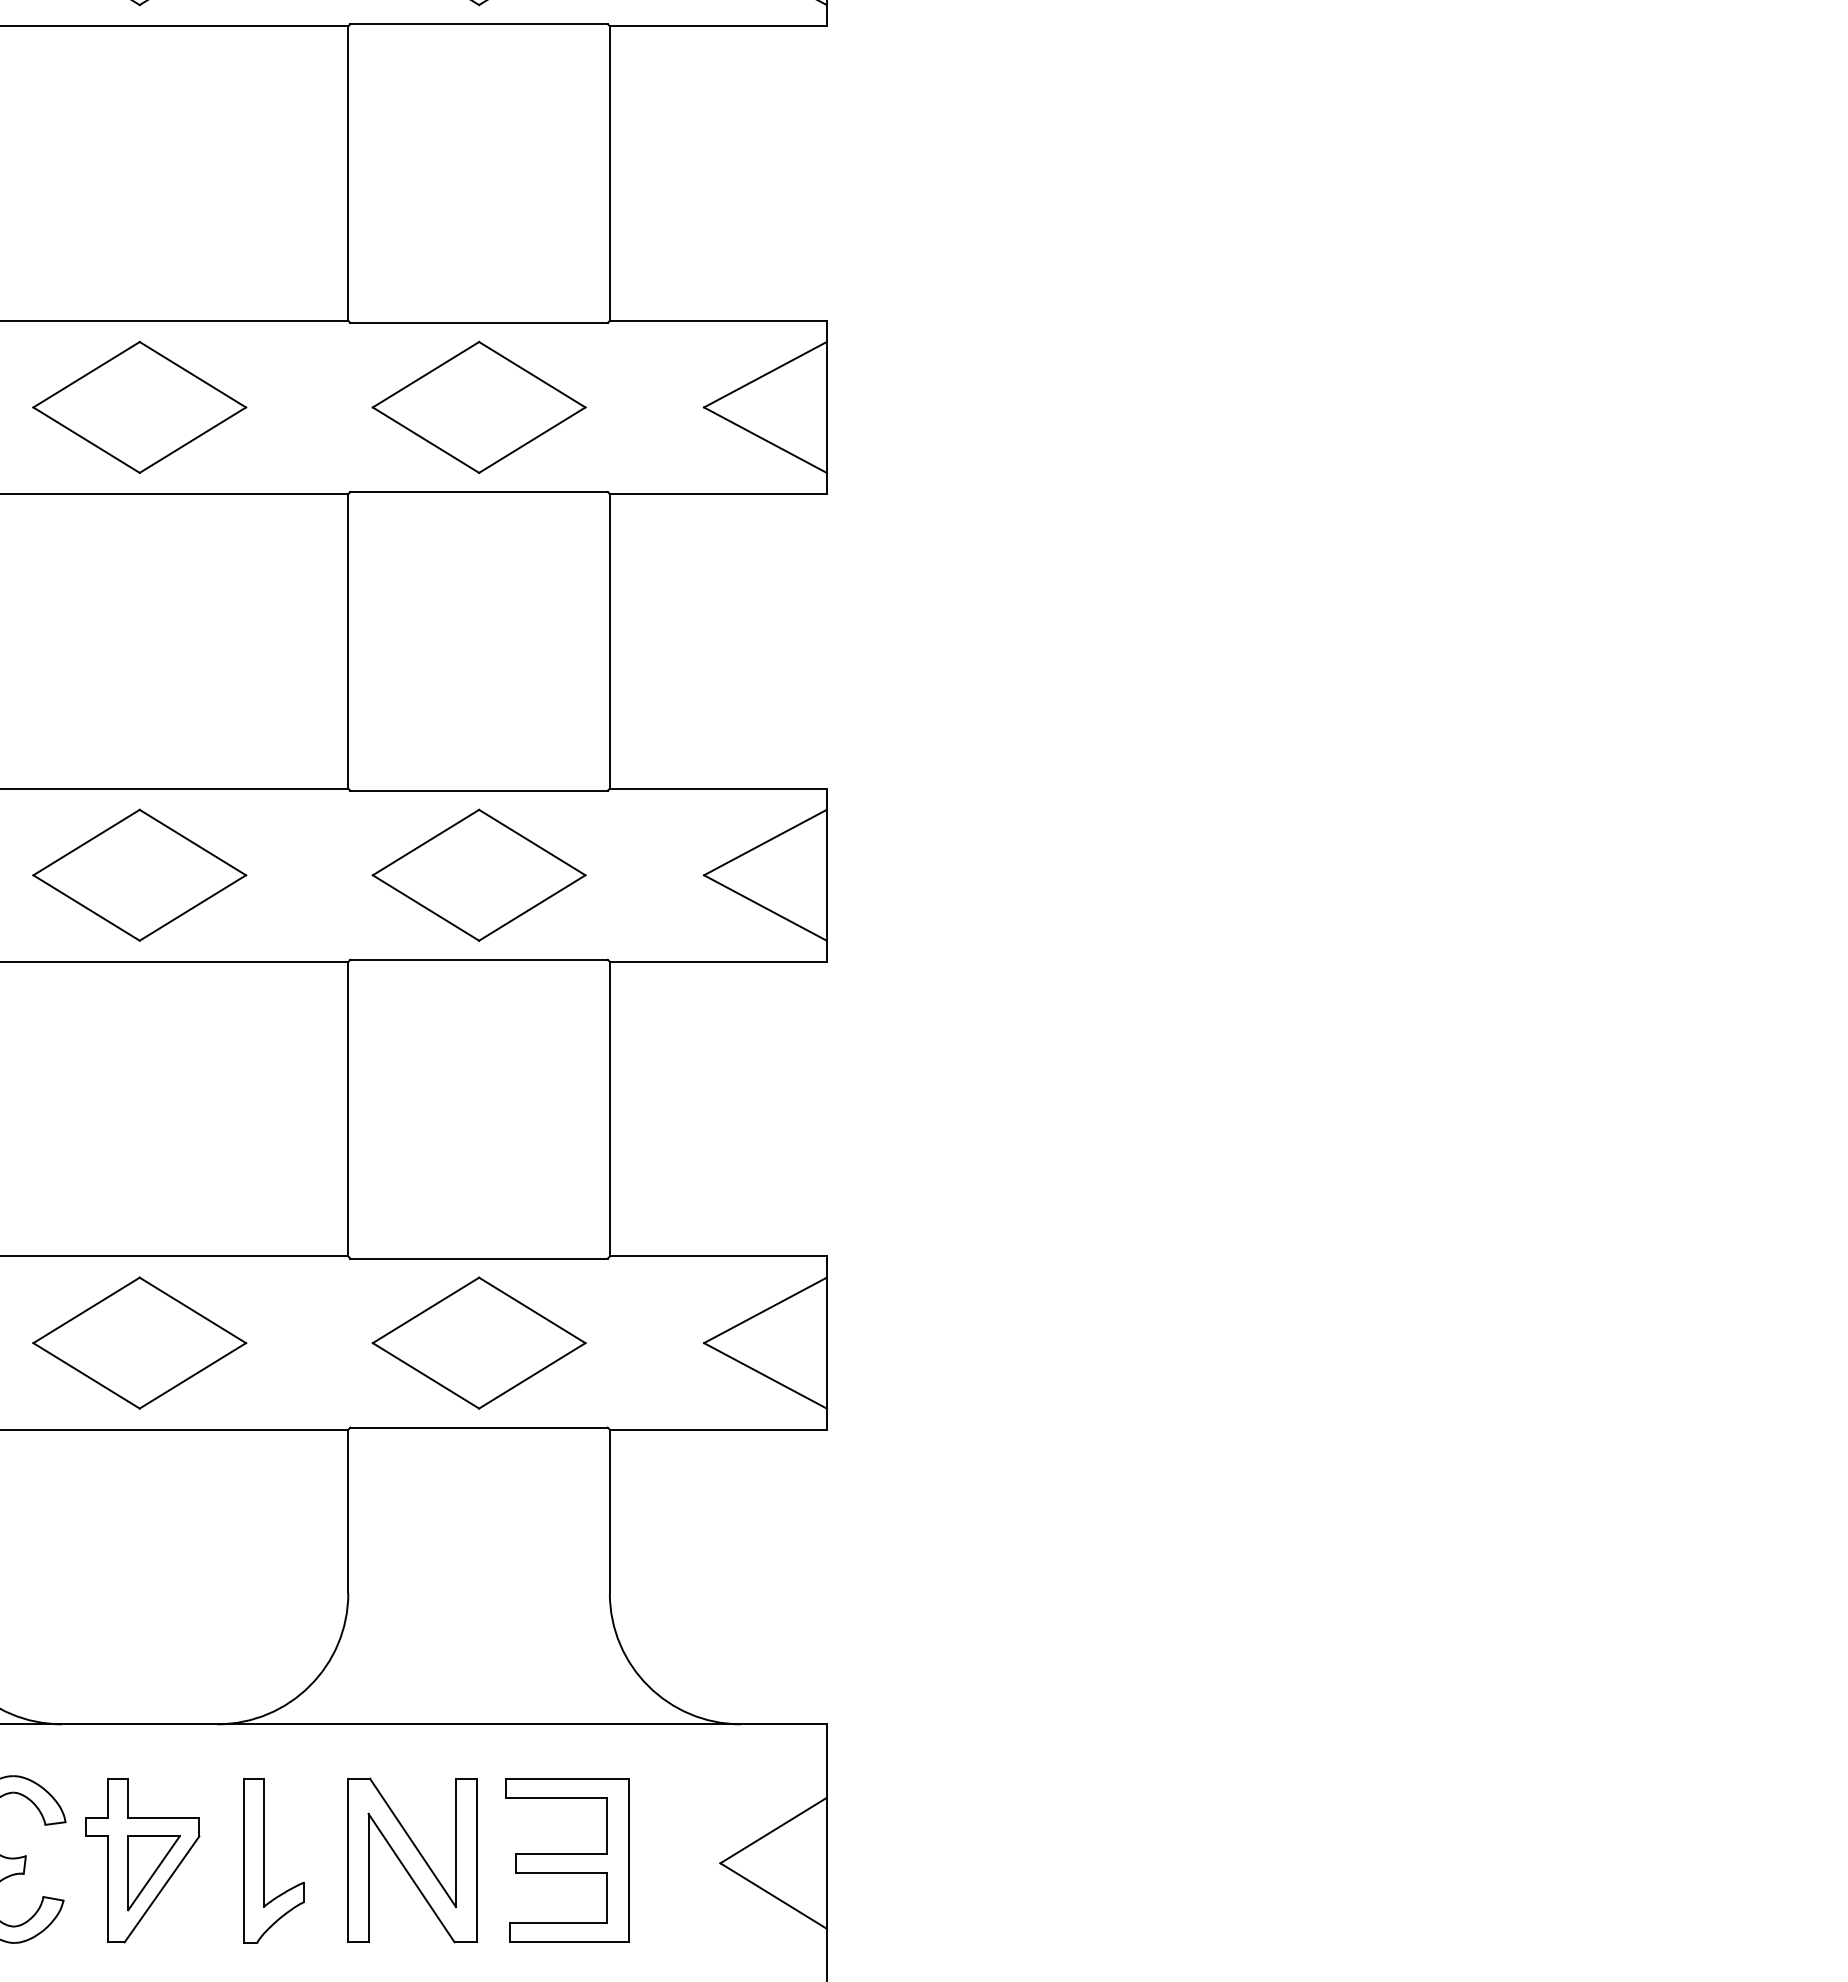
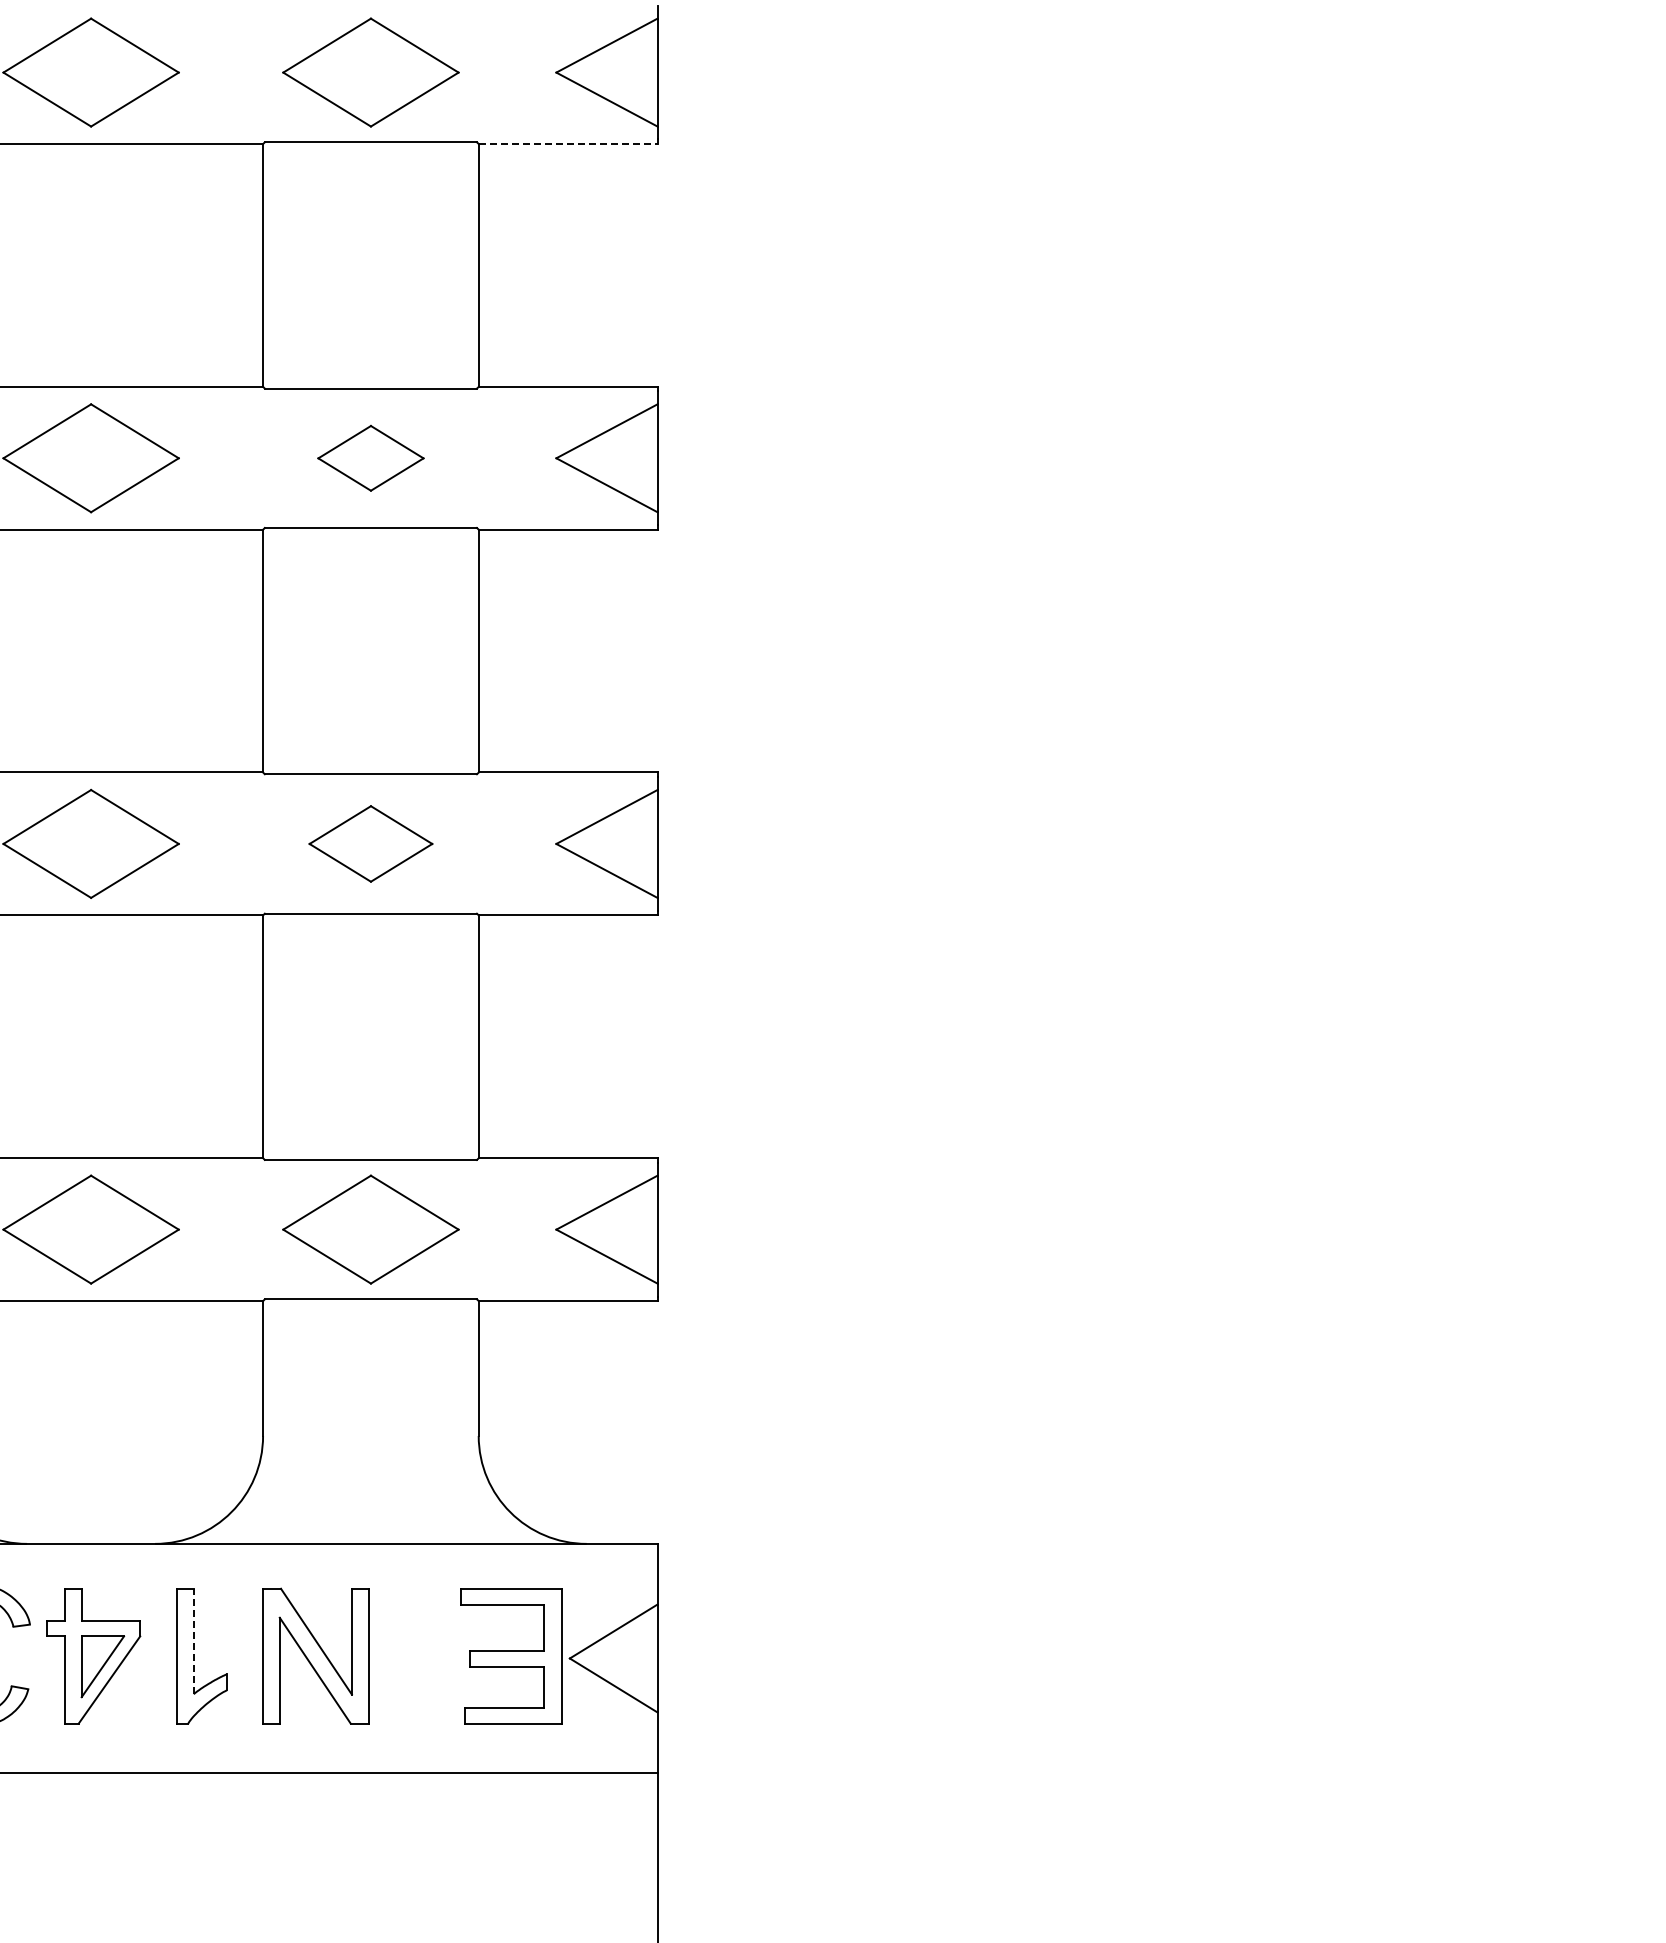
line: (718, 26) -> (568, 144), solid -> dashed
part: (478, 407) -> (370, 458), size x0.6
part: (478, 874) -> (370, 843), size x0.7
line: (263, 1842) -> (193, 1641), solid -> dashed
part: (567, 1860) -> (511, 1656), moved

